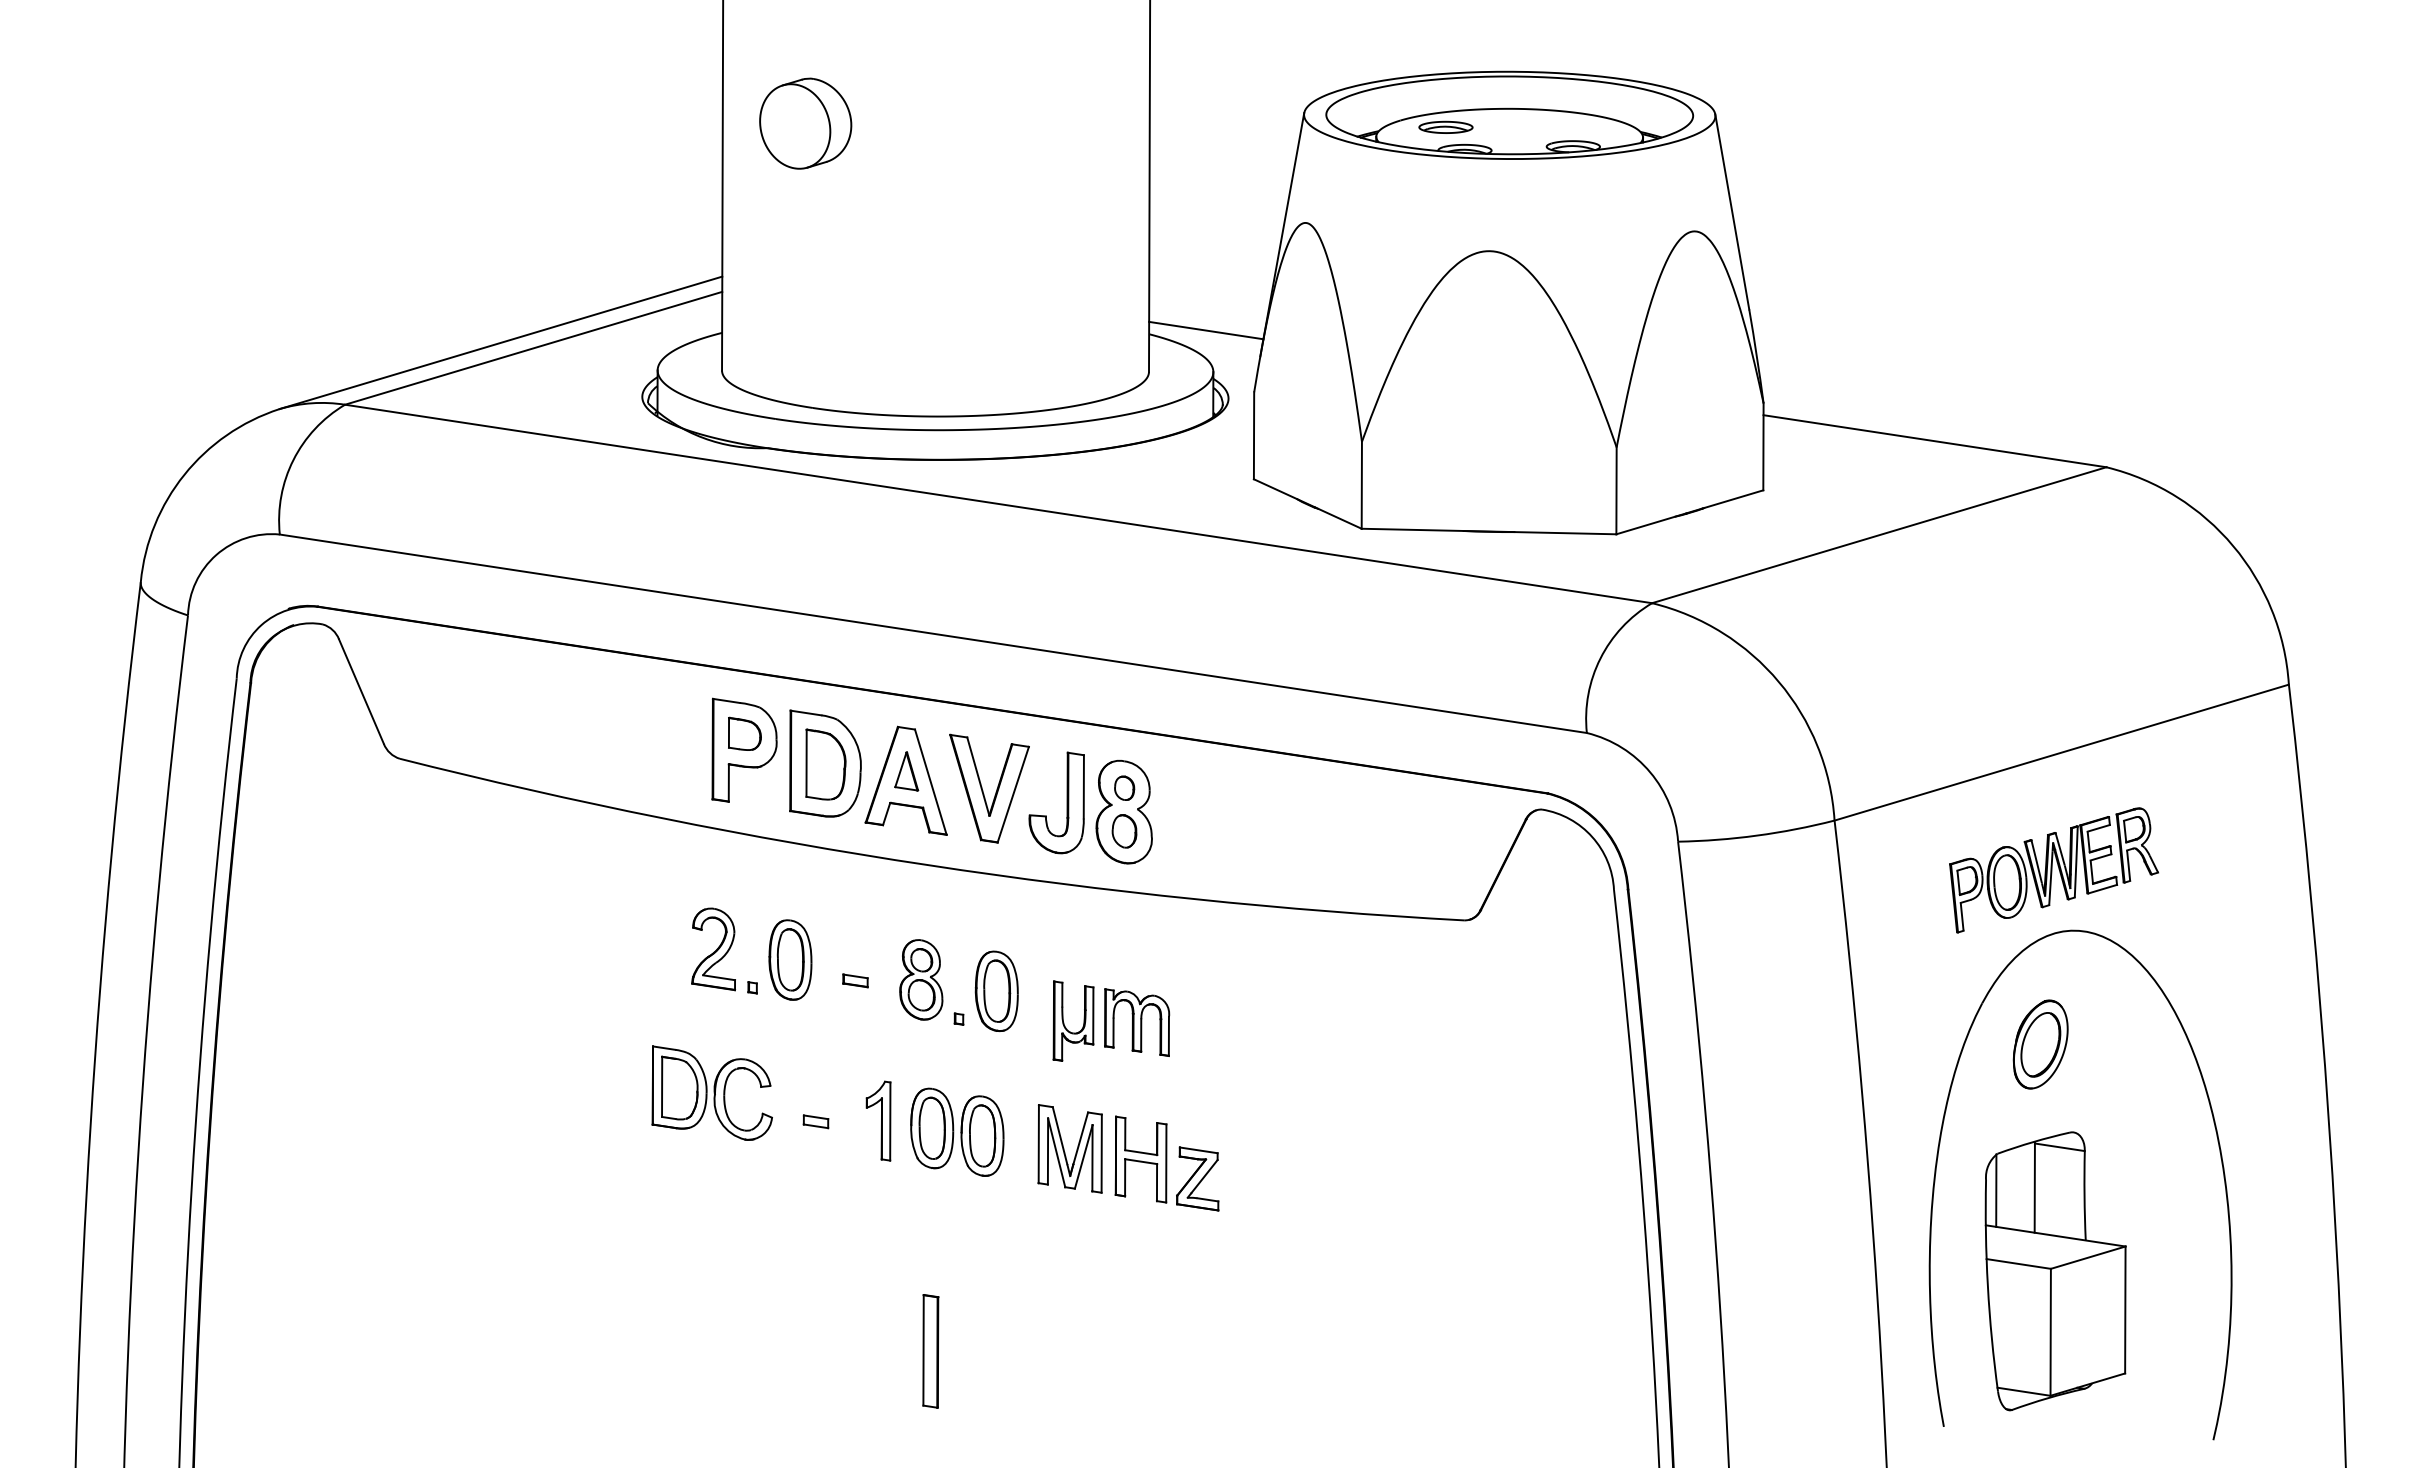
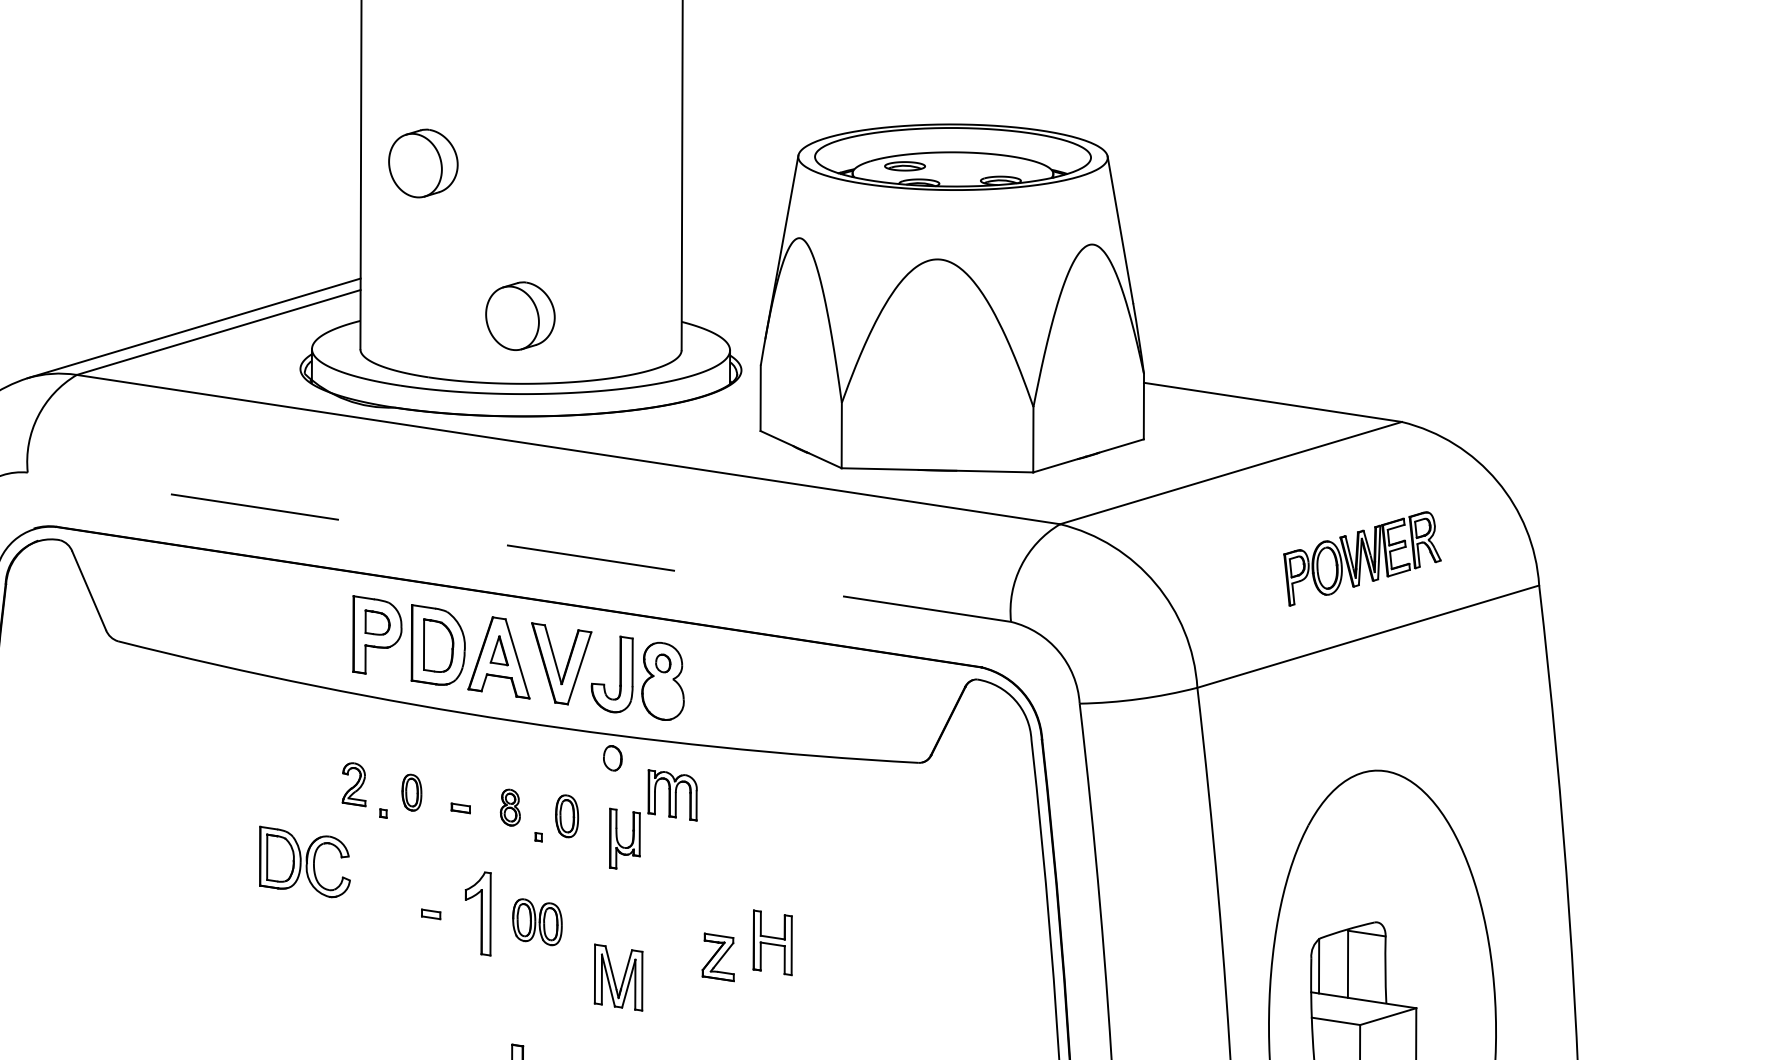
part: (934, 326) -> (520, 316), added
line: (1206, 330) -> (724, 319), removed
line: (932, 633) -> (518, 547), solid -> dashed
part: (1124, 831) -> (612, 758), moved
part: (2053, 870) -> (1362, 559), moved
part: (713, 949) -> (354, 784), size x0.7
part: (790, 959) -> (411, 792), size x0.6
part: (921, 979) -> (510, 807), size x0.6
part: (996, 991) -> (566, 816), size x0.7
part: (1137, 1022) -> (672, 795), moved
part: (2040, 1044) -> (1352, 856), removed
part: (711, 1092) -> (304, 861), moved
part: (878, 1120) -> (478, 913), size x1.4
part: (957, 1131) -> (537, 921), size x0.7
part: (1069, 1148) -> (618, 977), moved
part: (1140, 1159) -> (772, 942), moved

